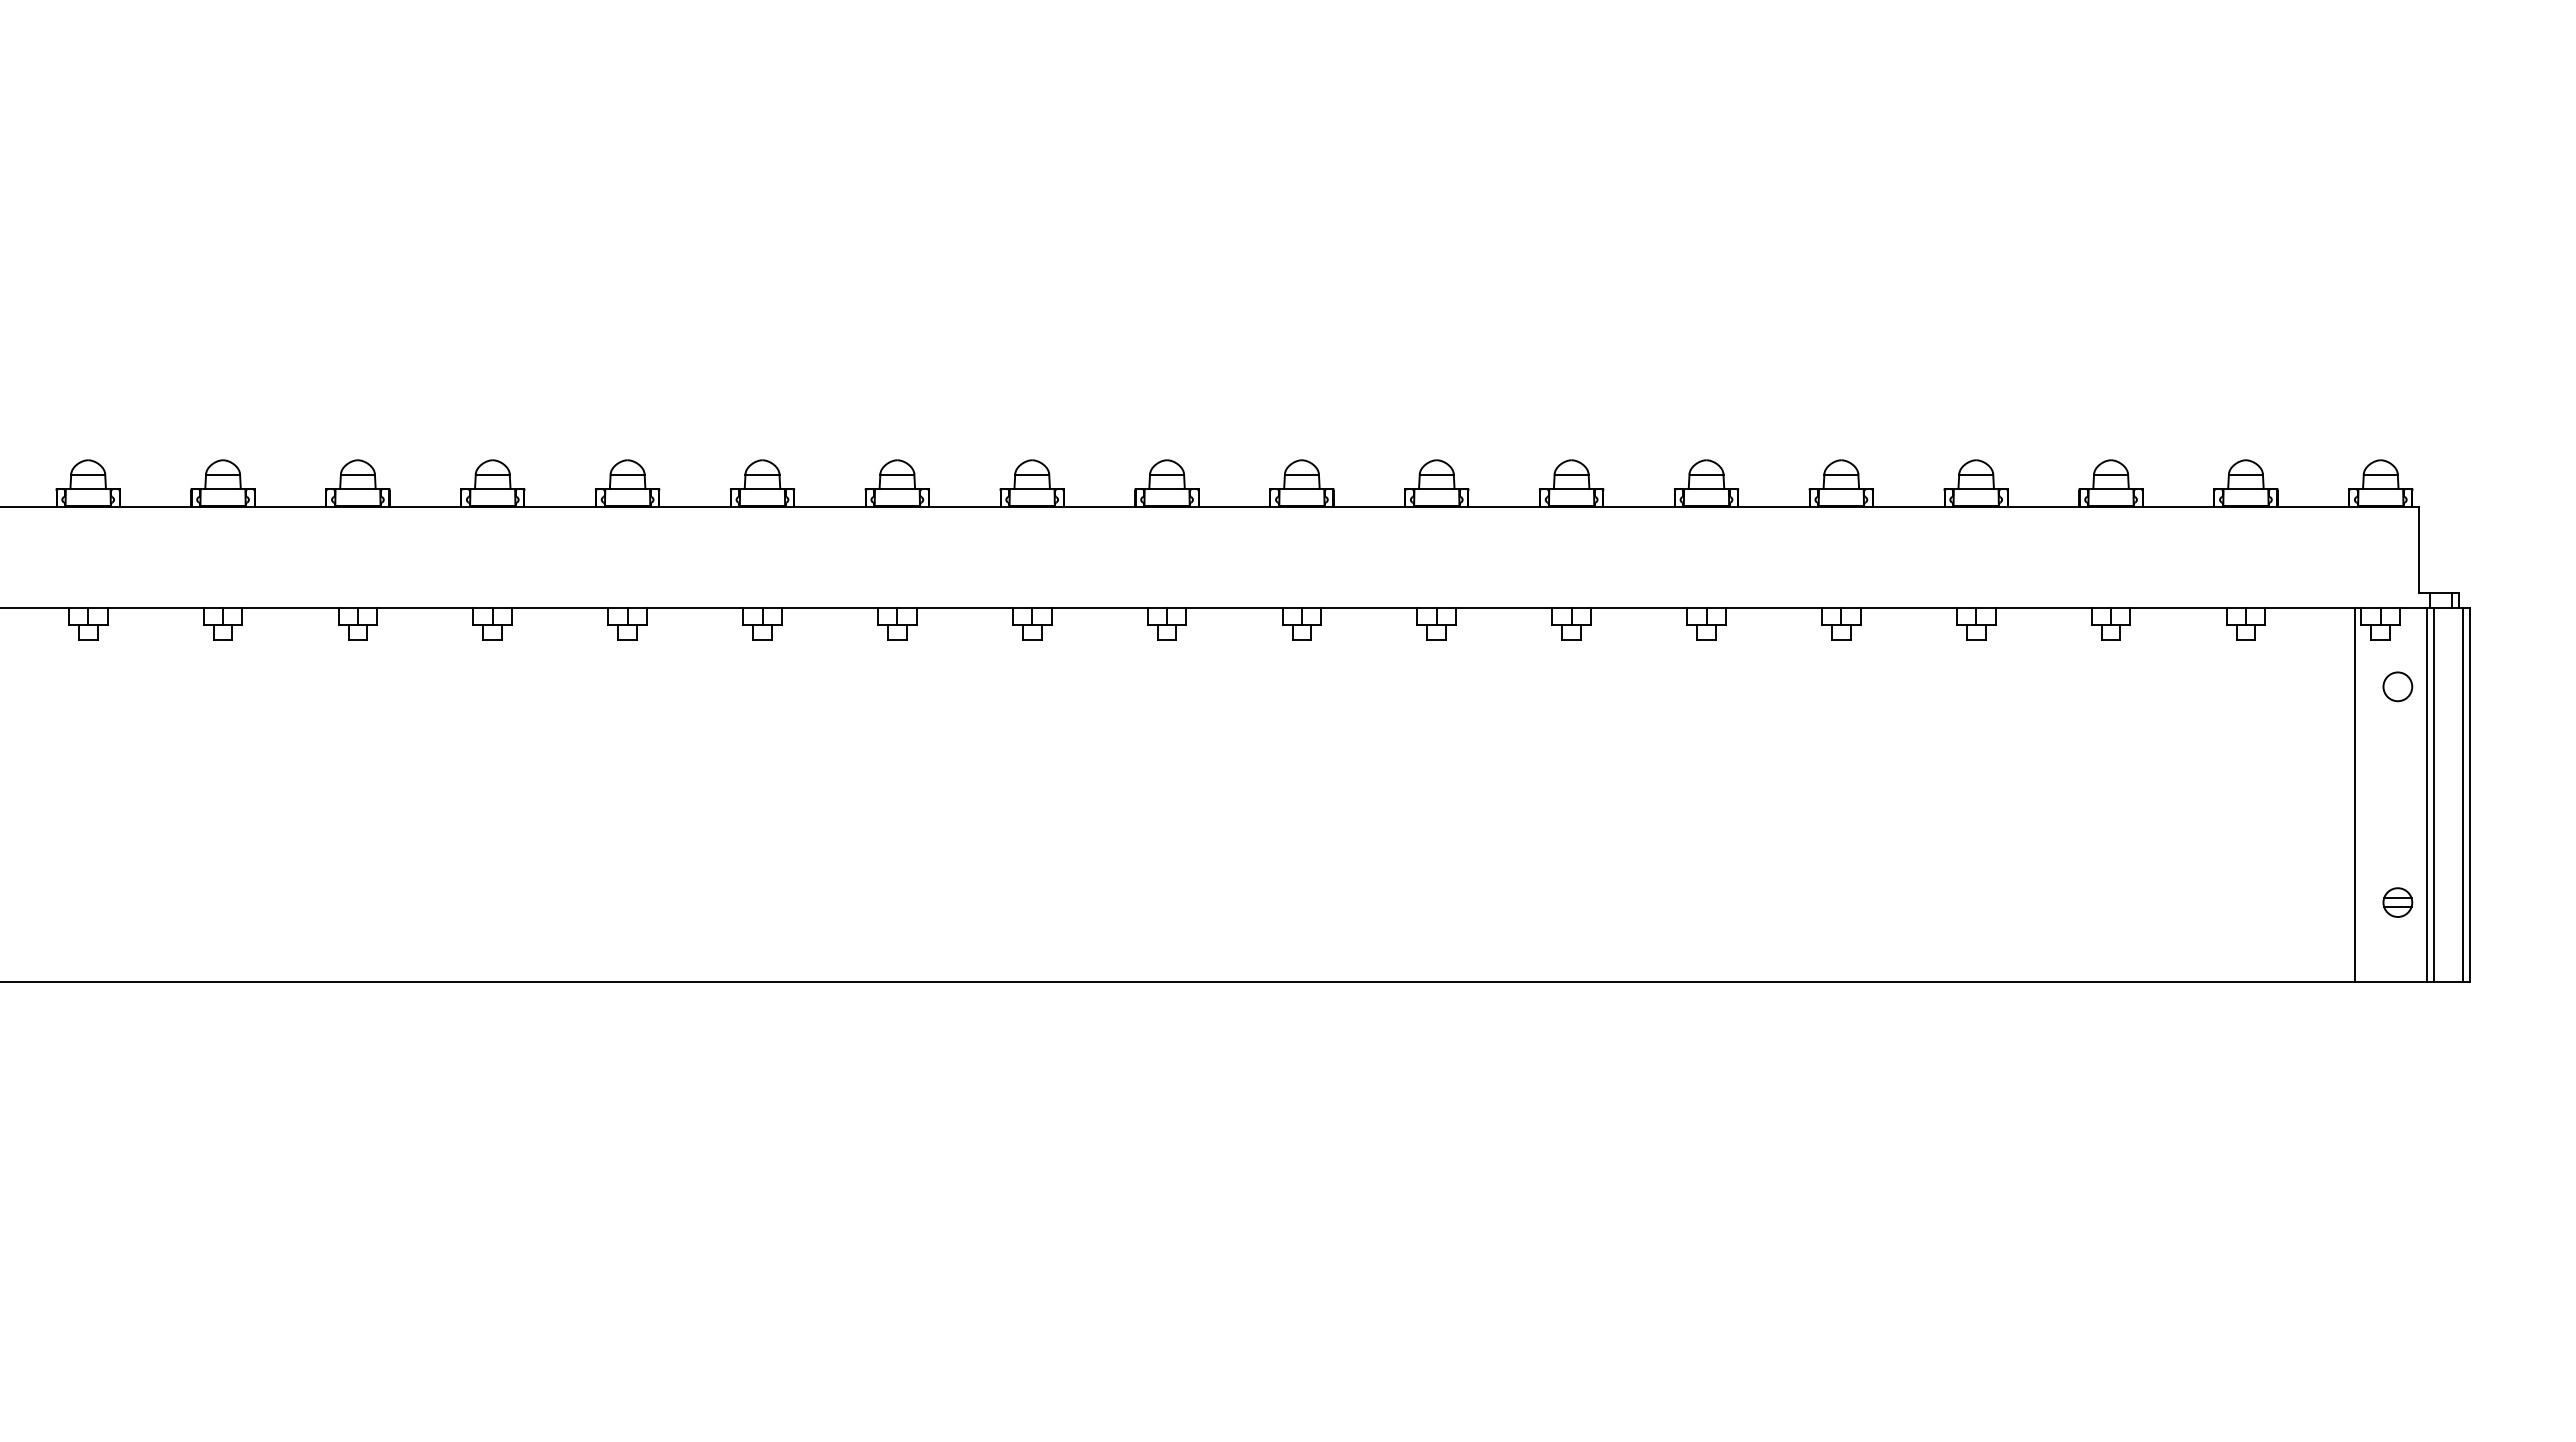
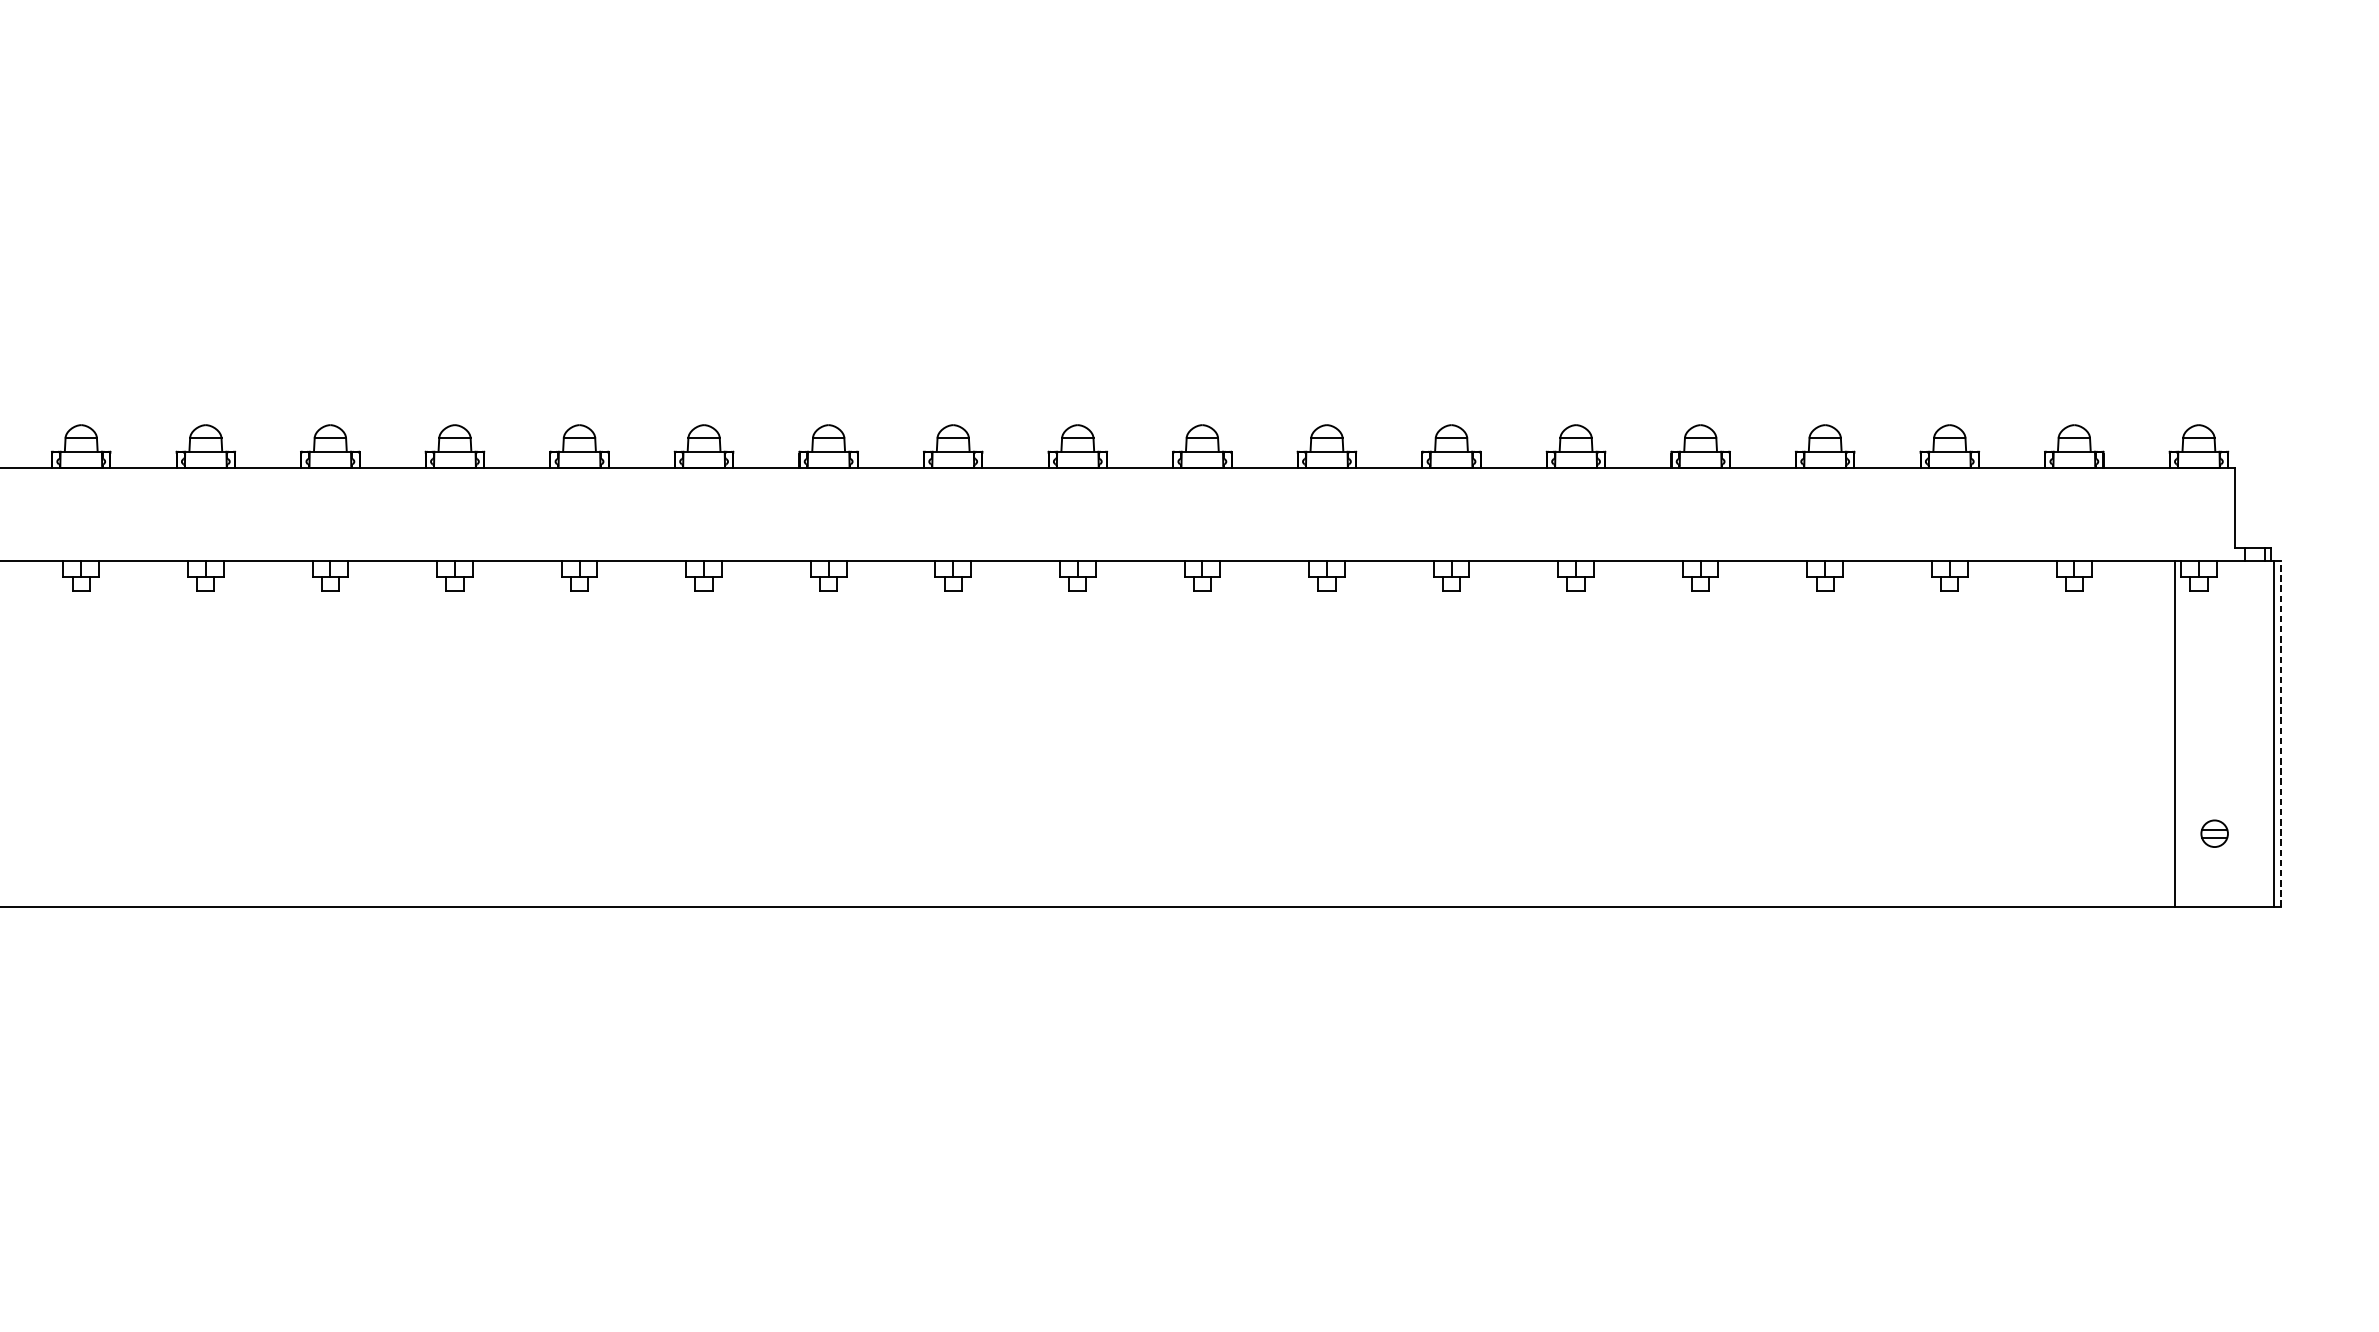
circle: (2397, 686) -> (2214, 634), removed
line: (2426, 794) -> (2241, 733), removed
line: (2433, 794) -> (2247, 733), removed
line: (2469, 794) -> (2280, 733), solid -> dashed

